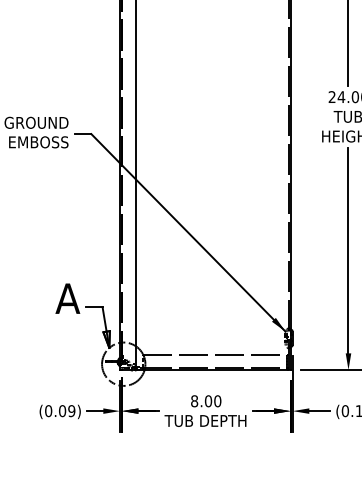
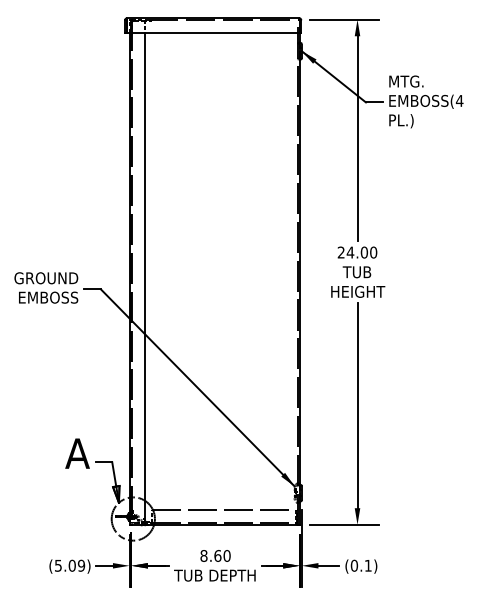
text: (208, 400) -> (217, 555), 8.00 -> 8.60
text: (48, 410) -> (58, 565), (0.09) -> (5.09)

